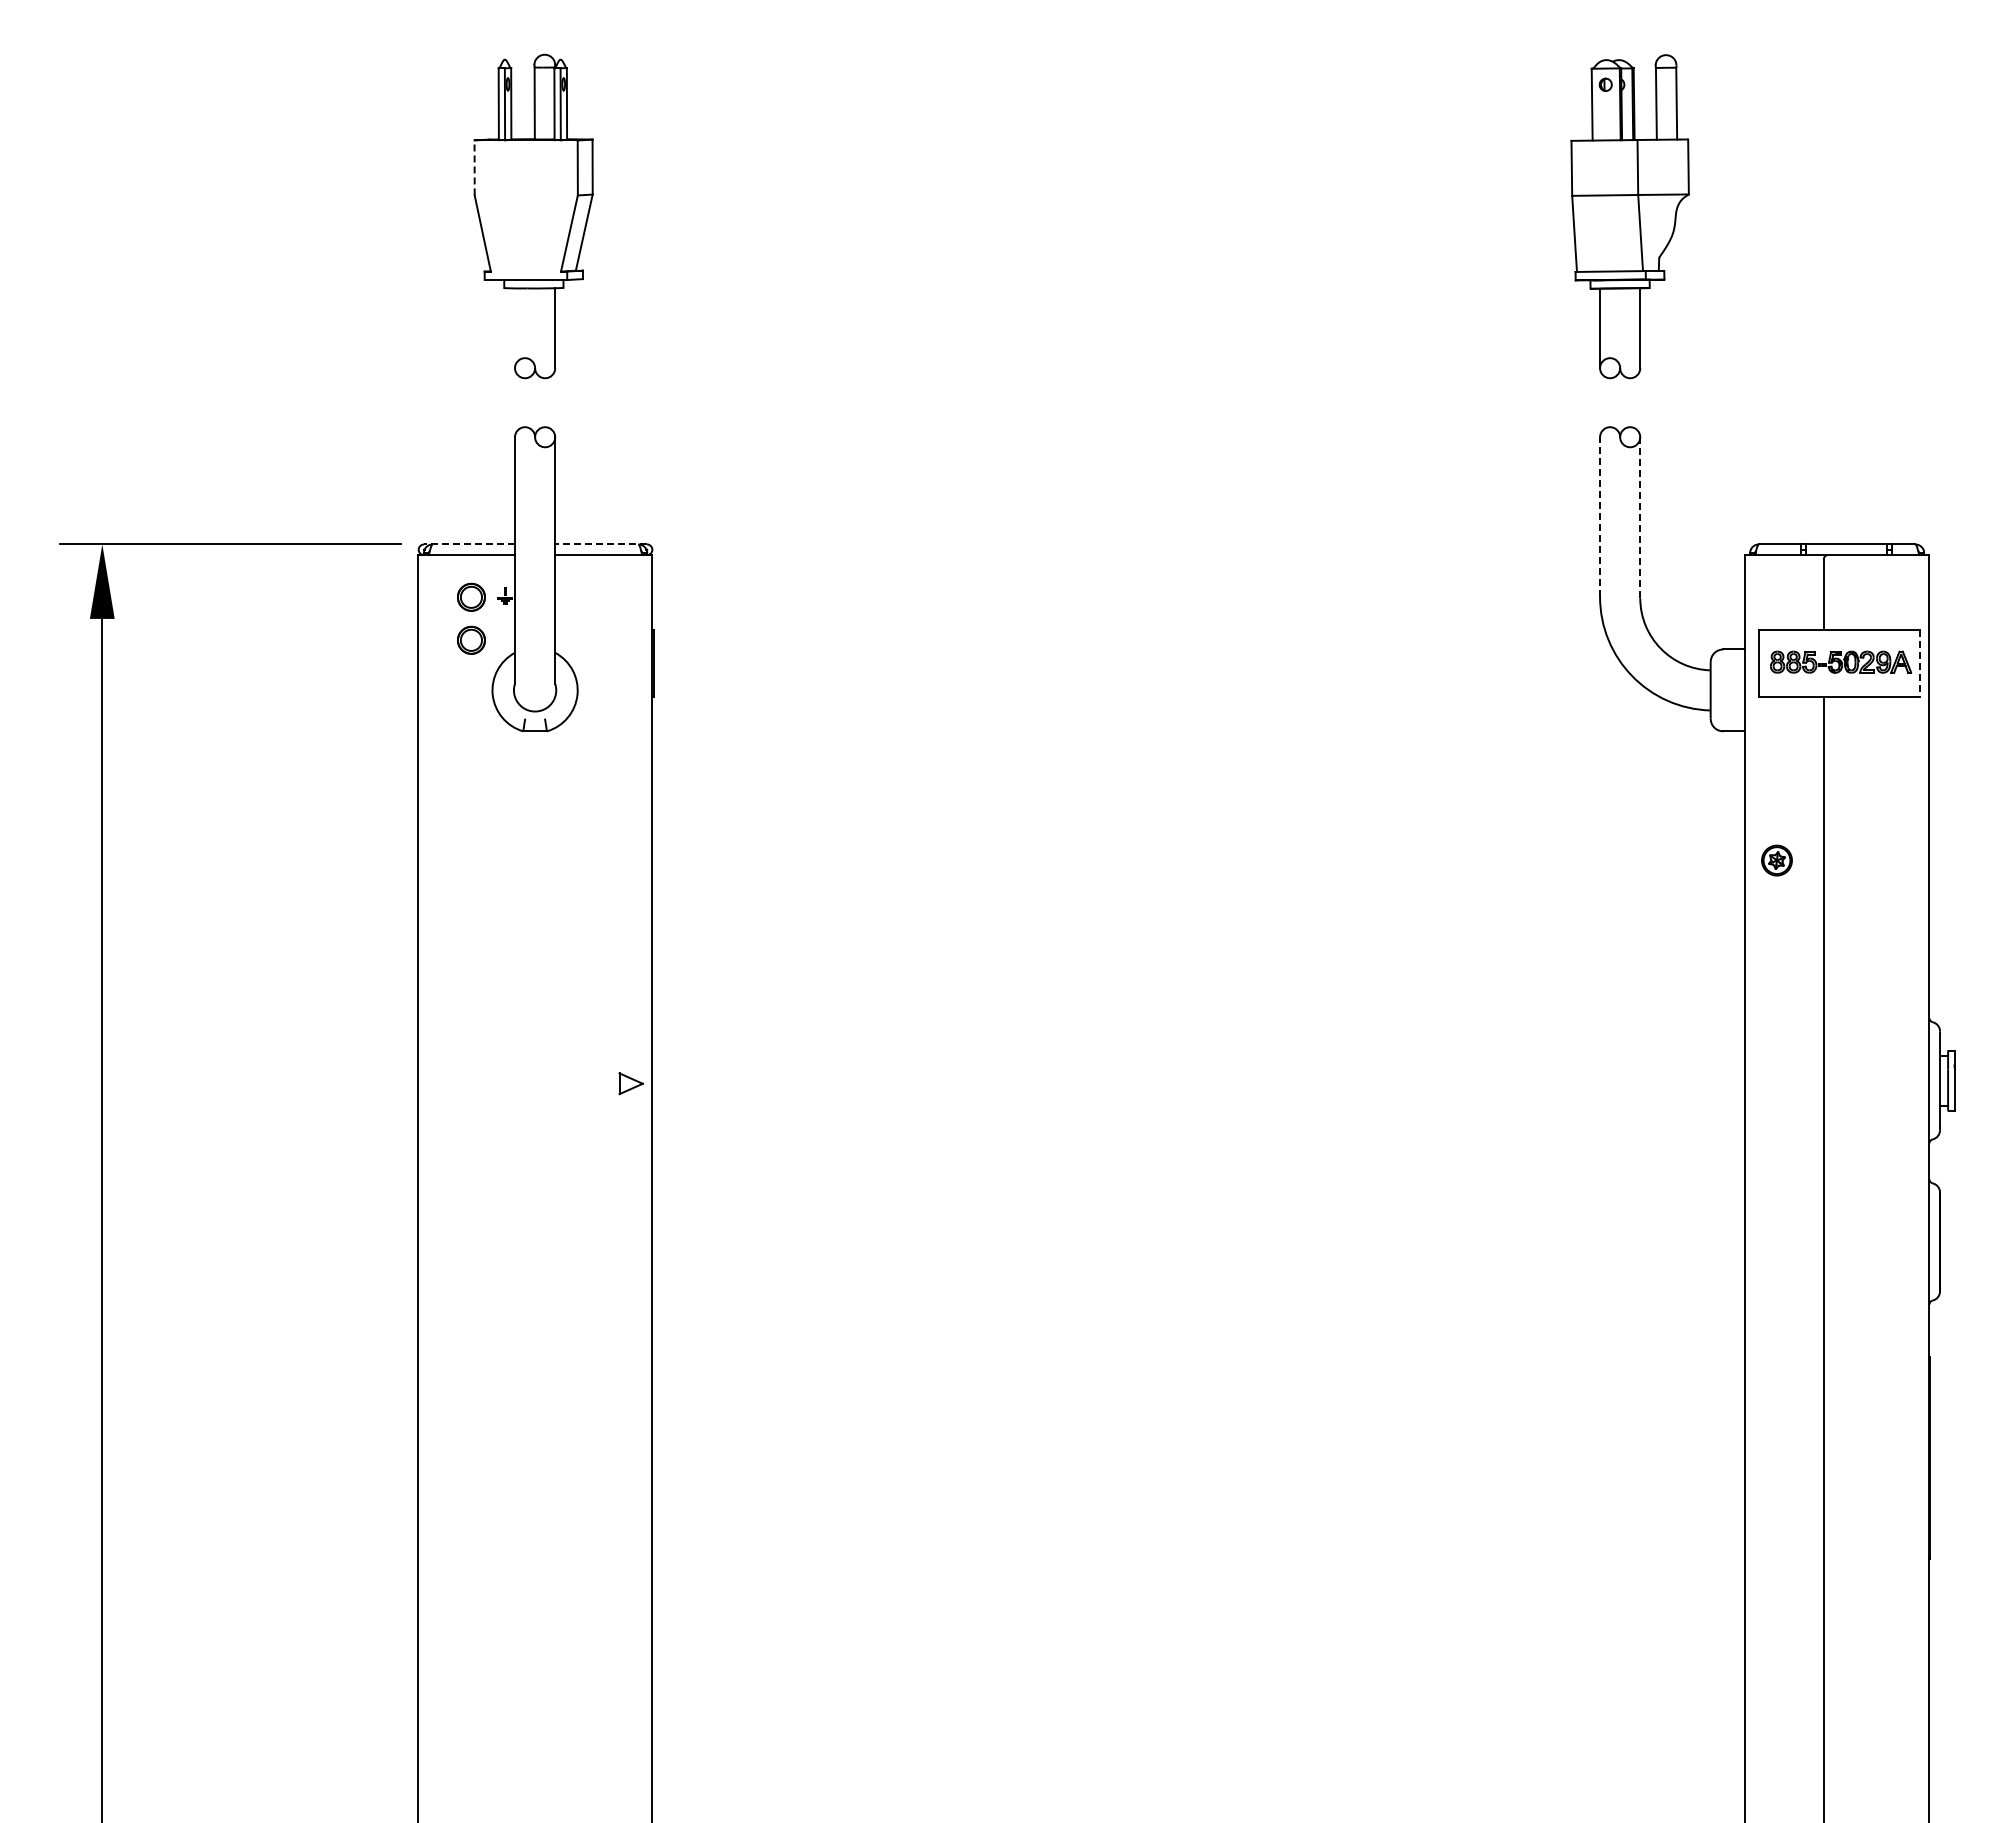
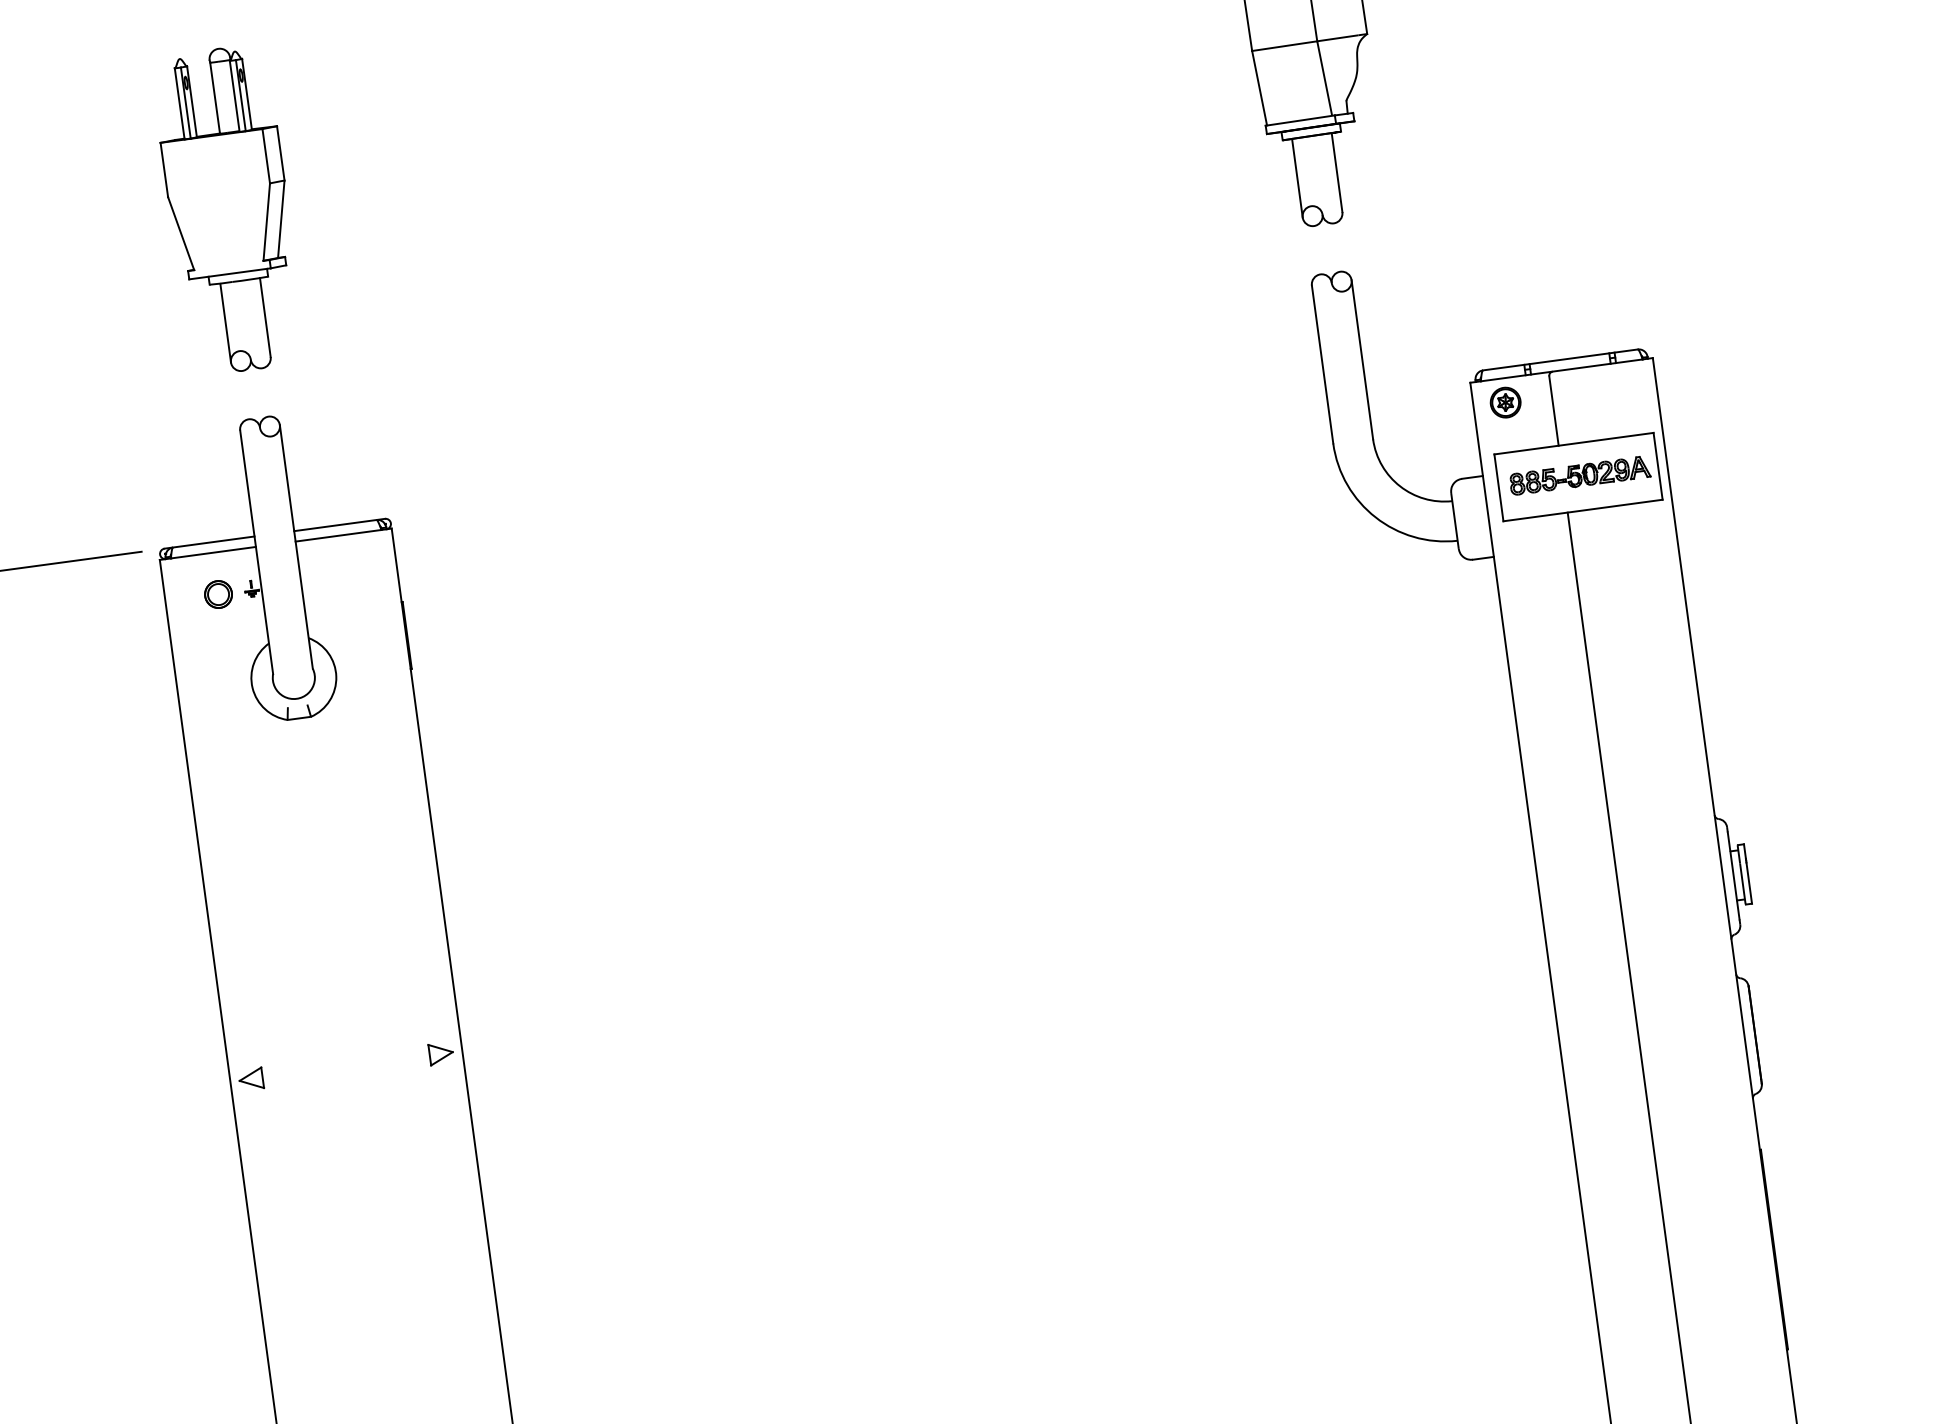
line: (474, 167) -> (164, 169), dashed -> solid
line: (515, 328) -> (226, 323), added
line: (1600, 517) -> (1323, 364), dashed -> solid
line: (1640, 517) -> (1362, 359), dashed -> solid
line: (469, 544) -> (209, 542), dashed -> solid
line: (601, 544) -> (339, 524), dashed -> solid
part: (471, 639) -> (224, 636), removed
line: (1919, 663) -> (1657, 466), dashed -> solid
part: (1776, 860) -> (1505, 402), moved
part: (438, 1083) -> (250, 1079), added

